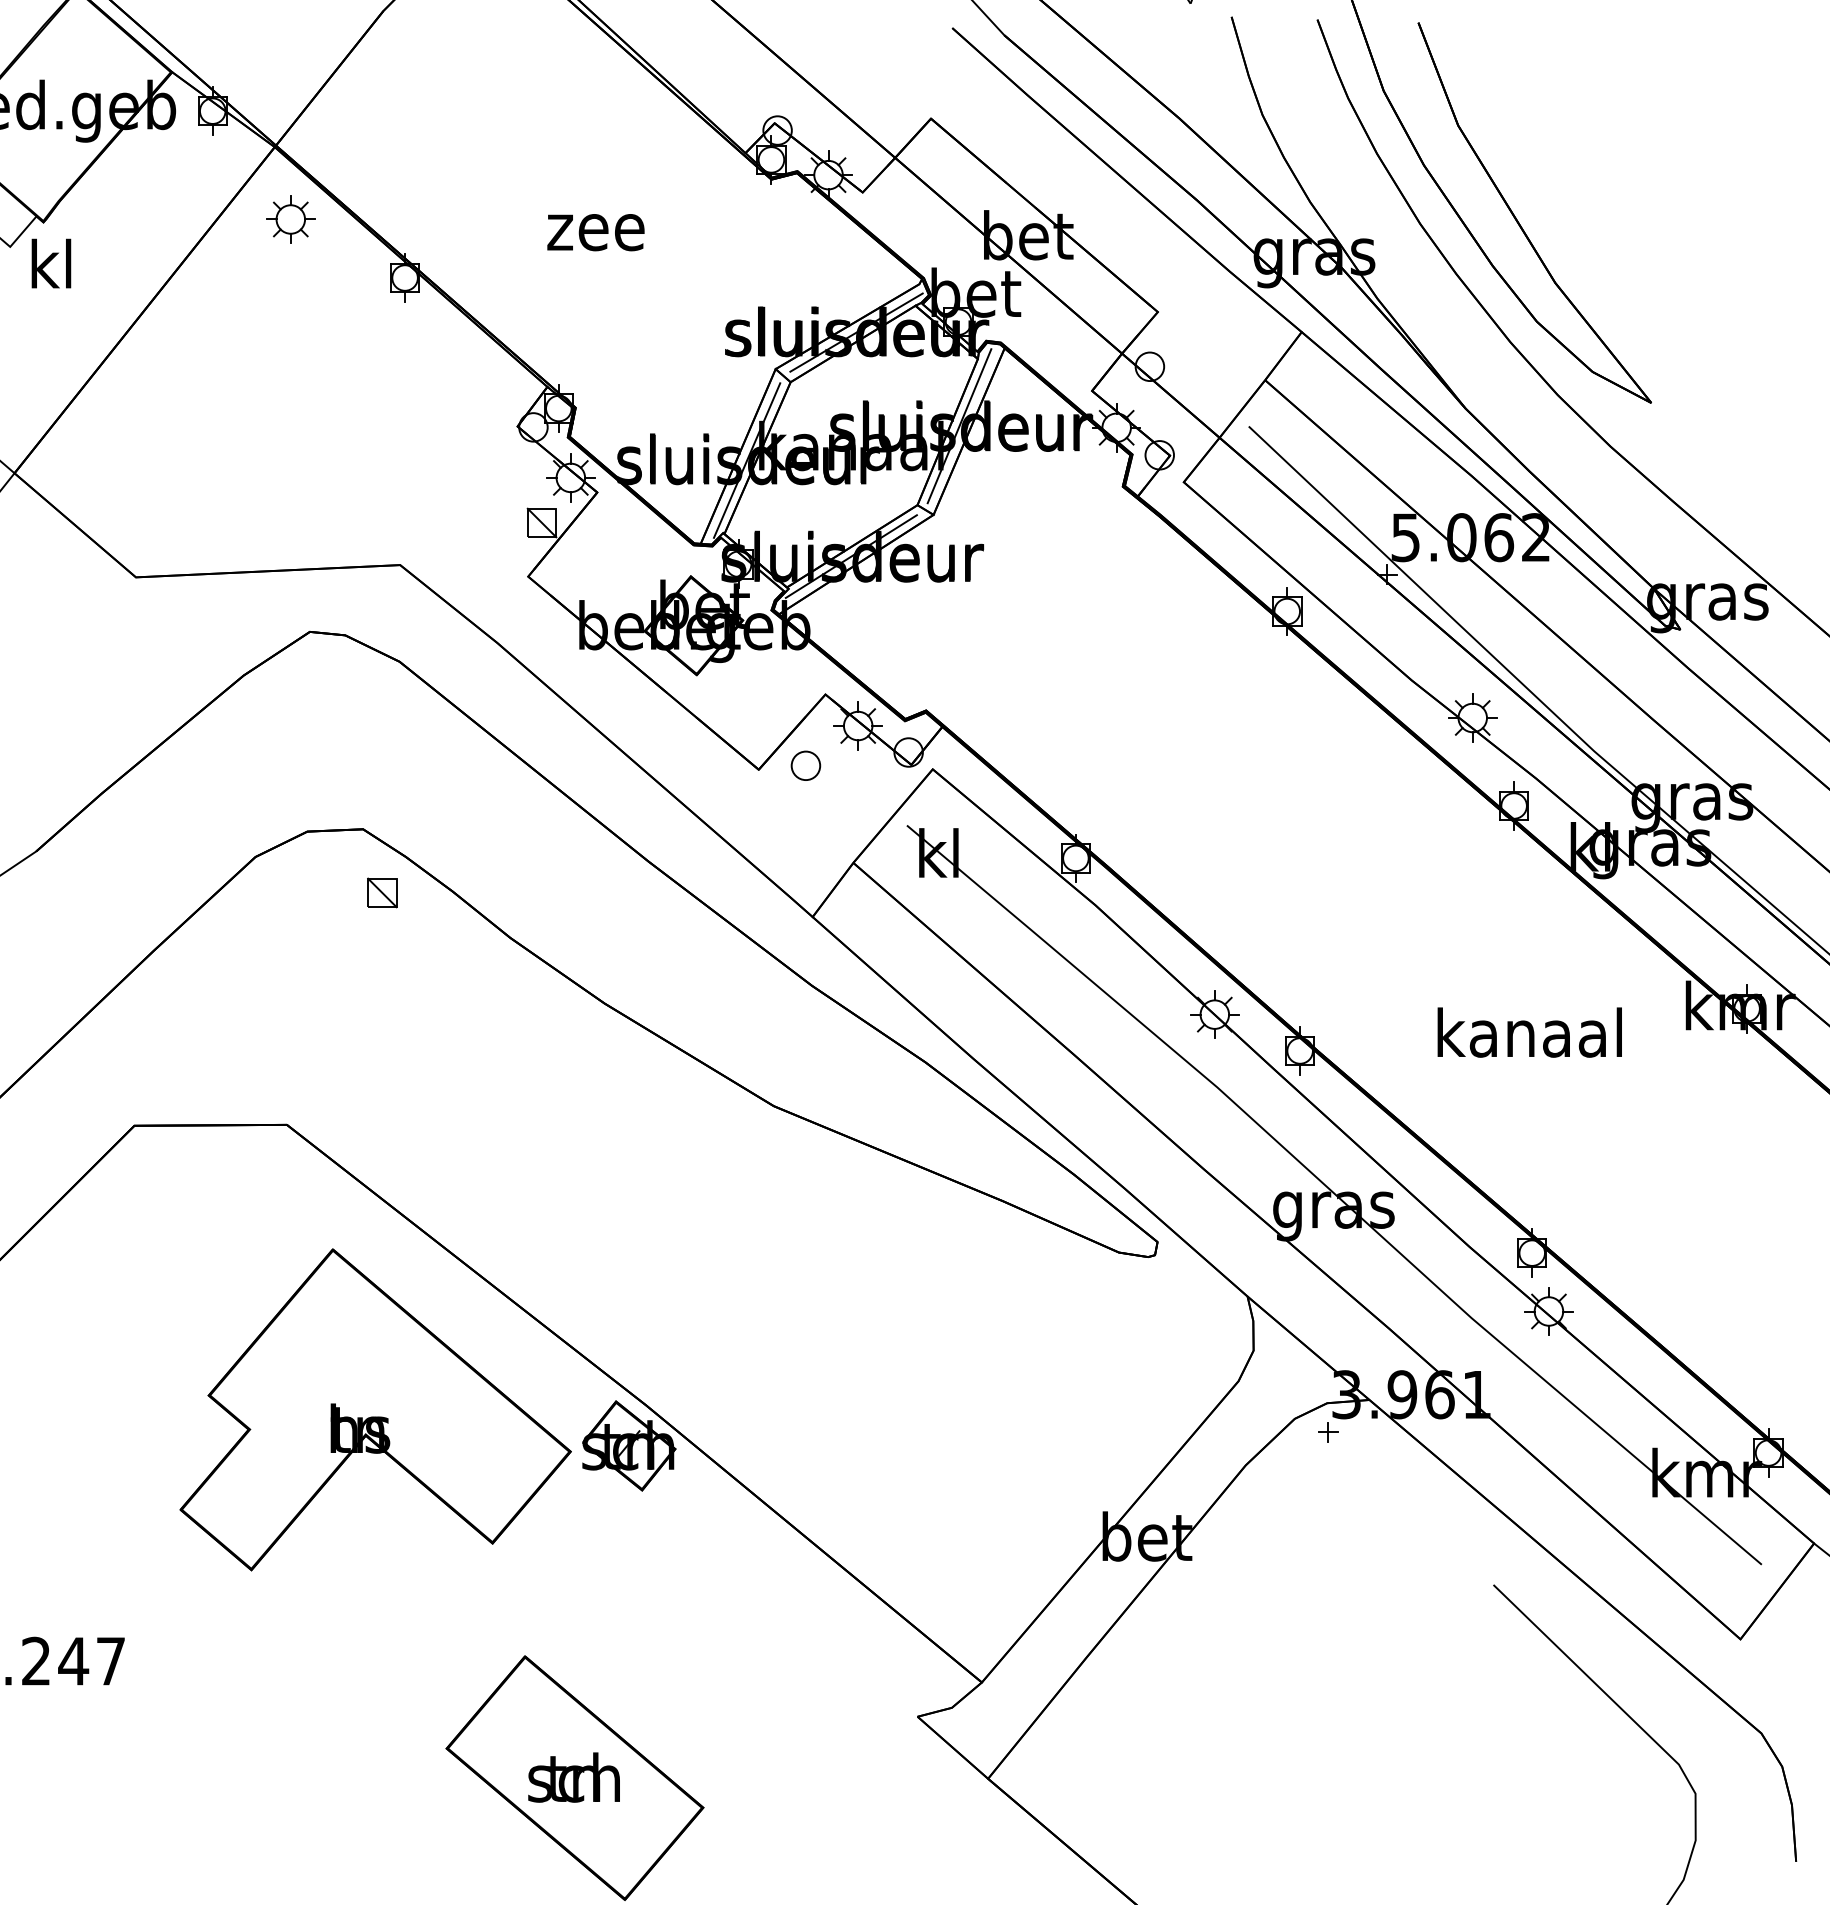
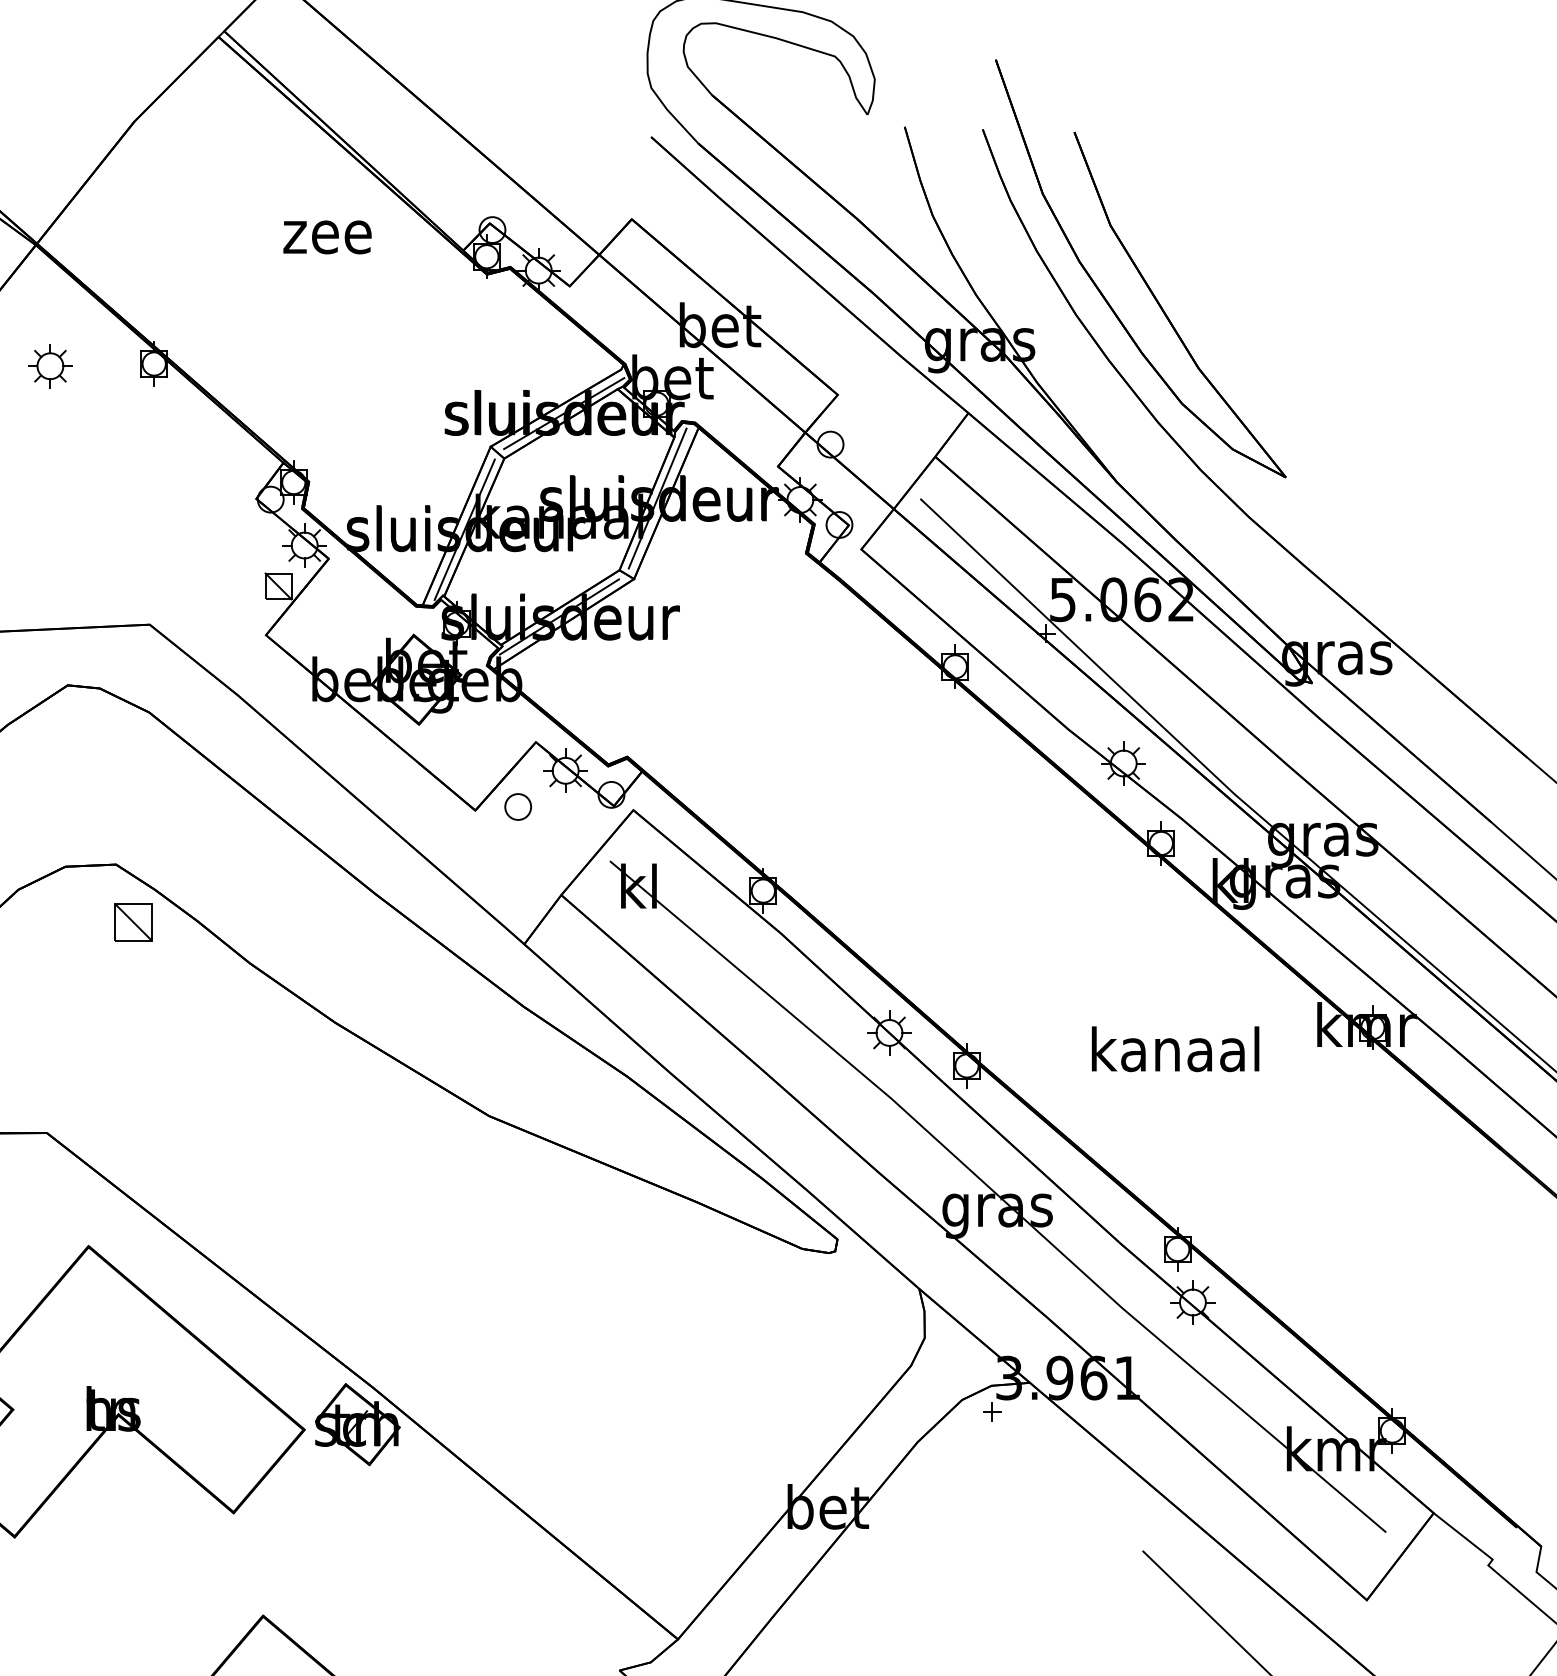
part: (290, 219) -> (50, 366), moved
text: (595, 232) -> (327, 237), moved
part: (382, 892) -> (133, 922), size x1.4

